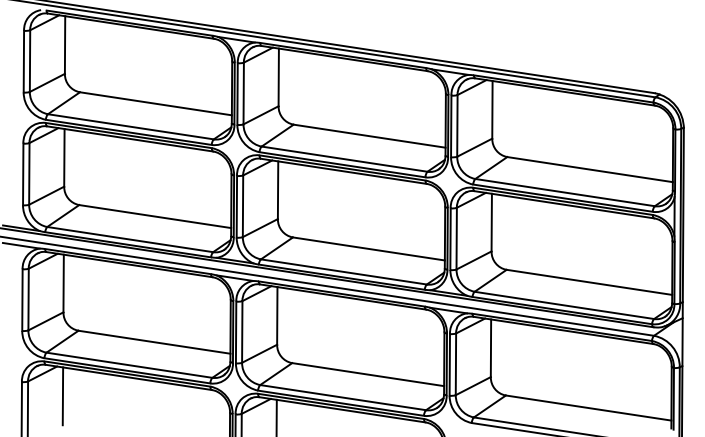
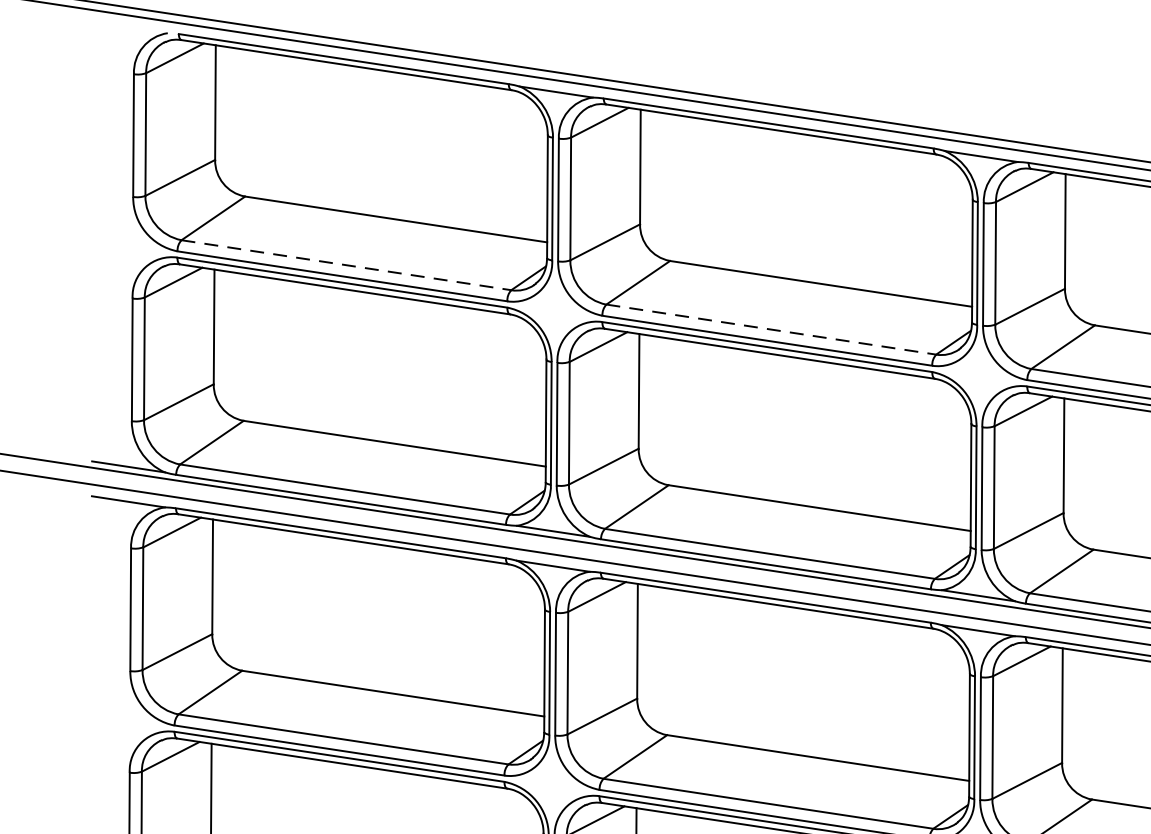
line: (130, 126) -> (345, 264), solid -> dashed
line: (344, 159) -> (771, 330), solid -> dashed

